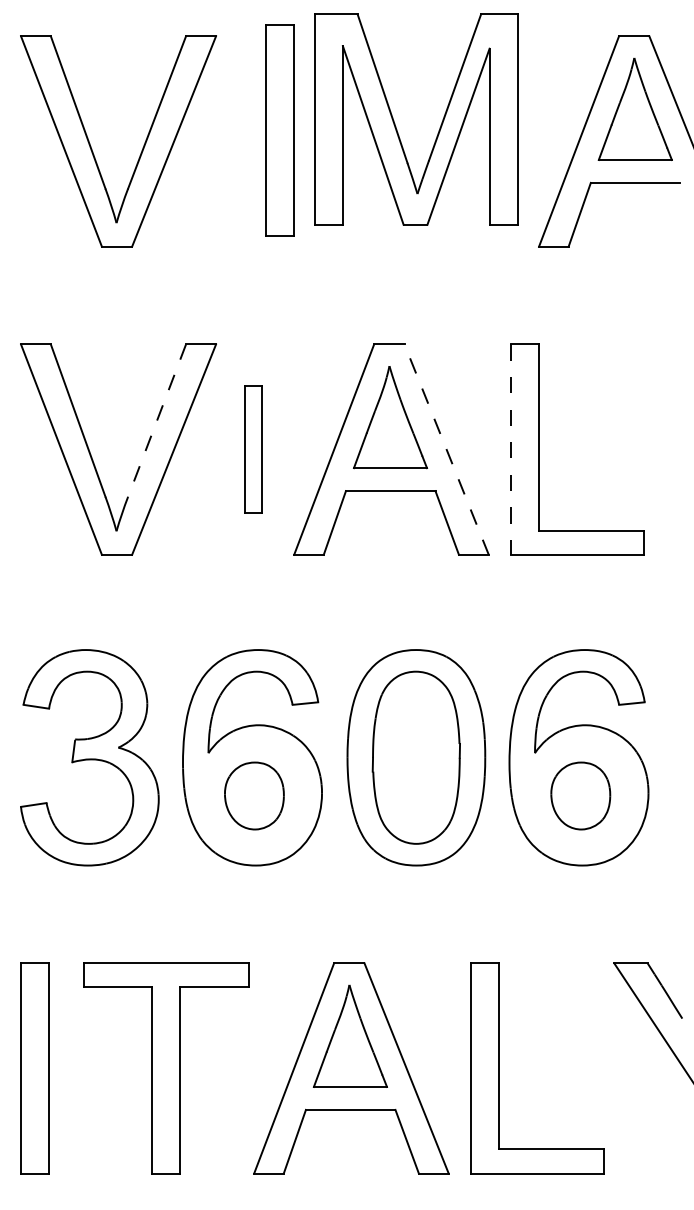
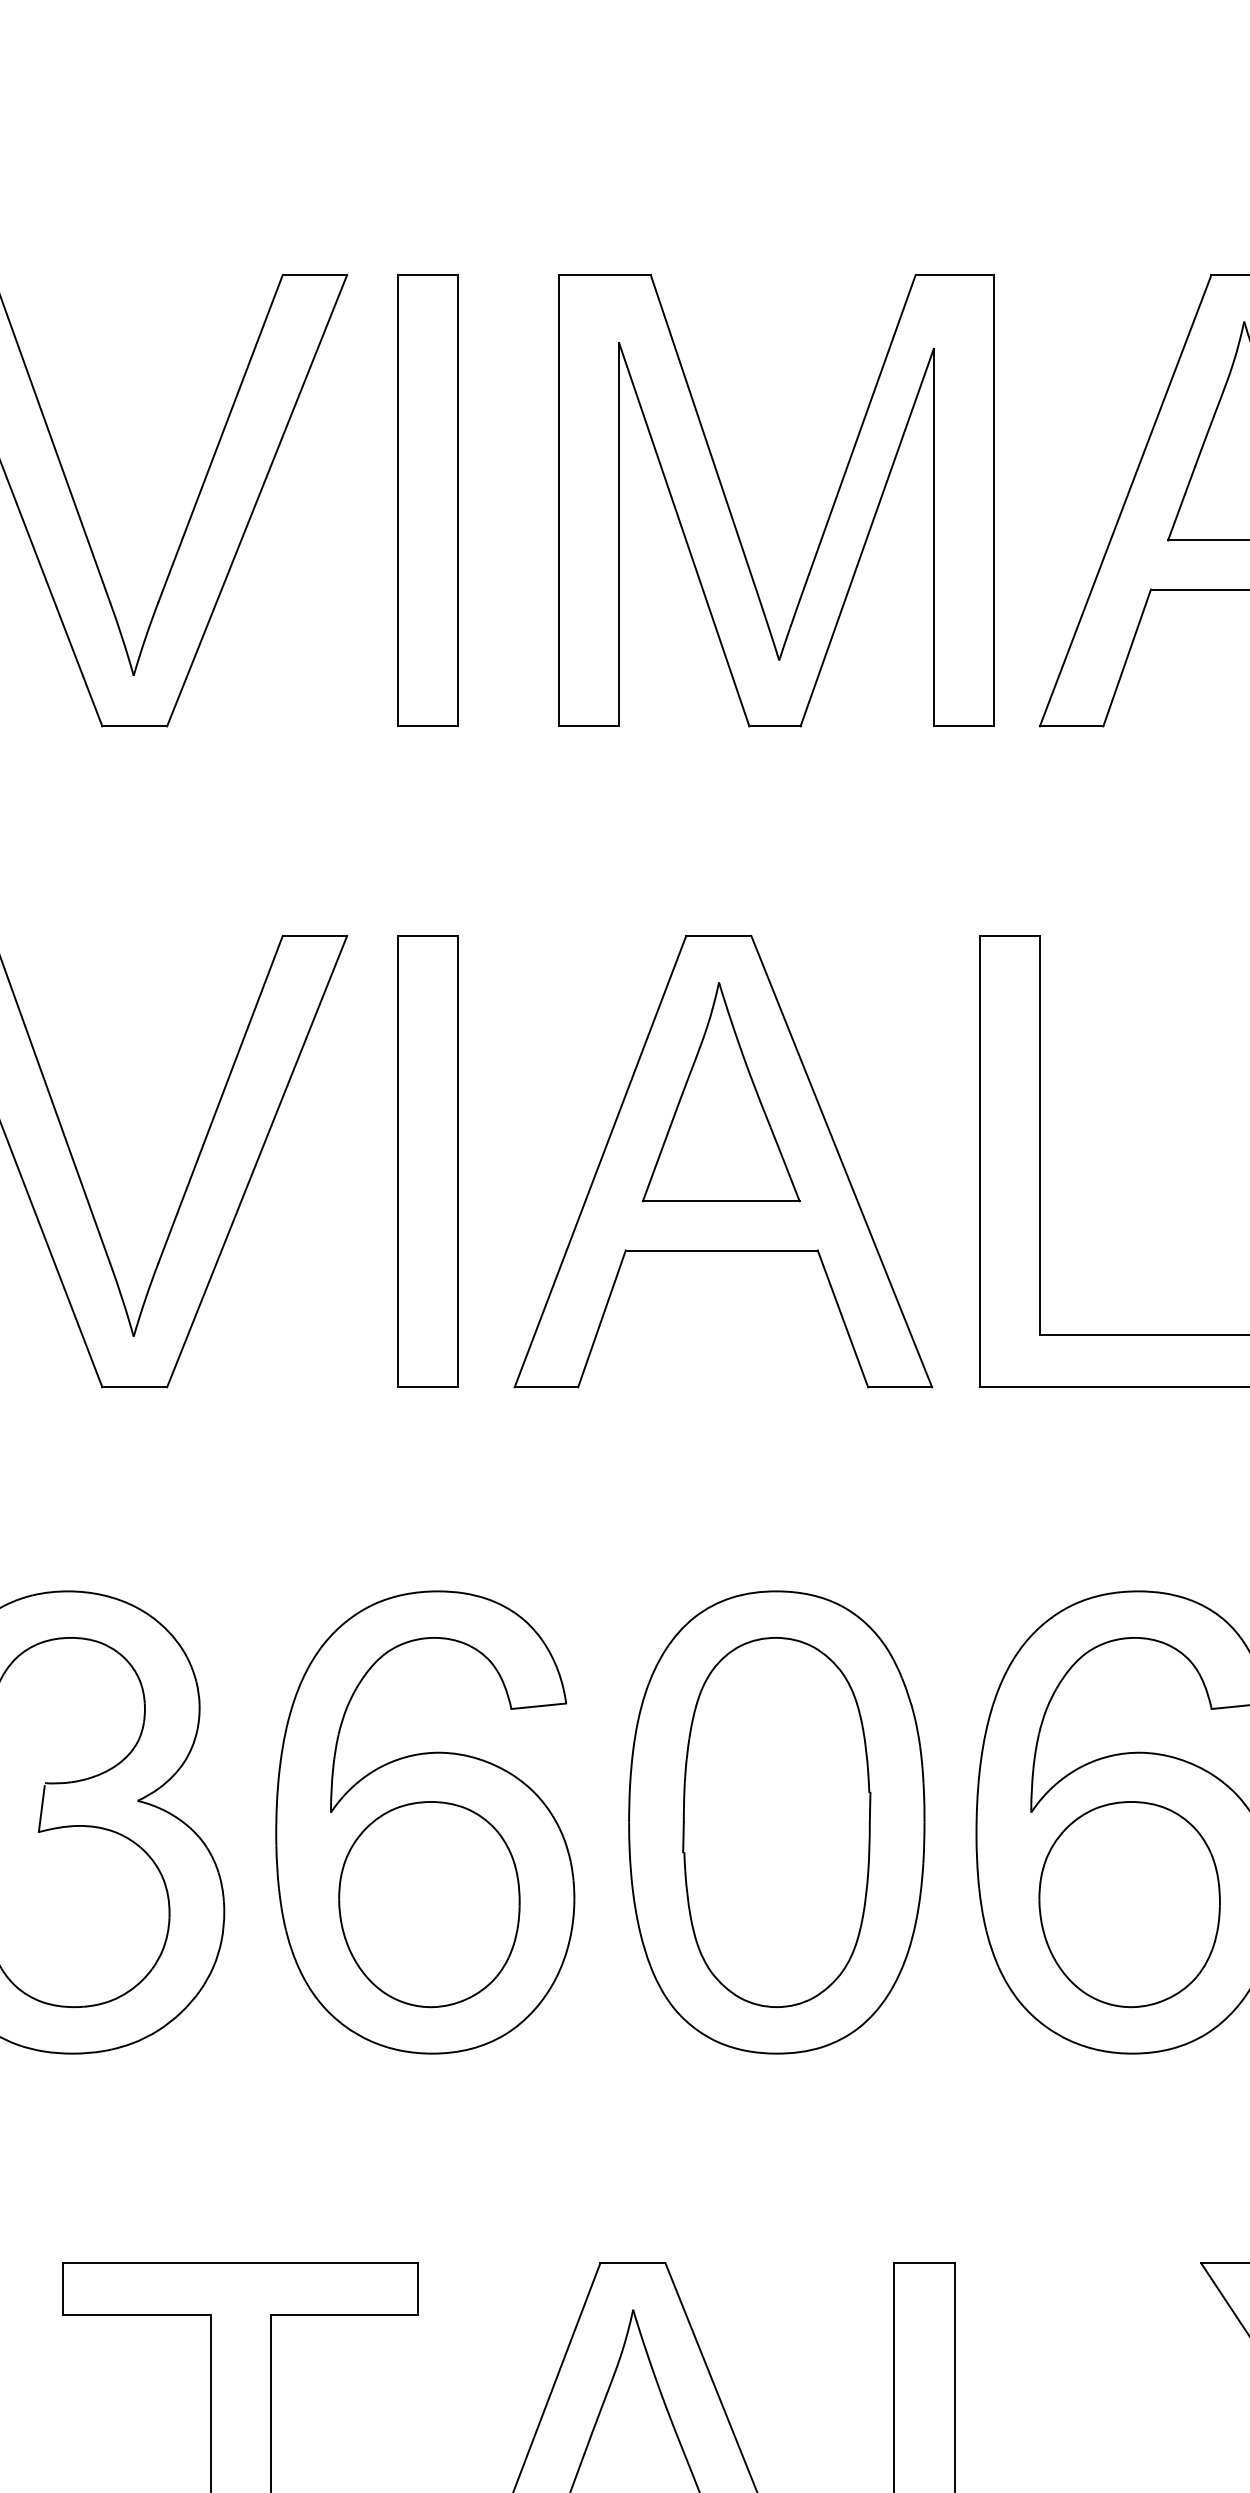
part: (396, 126) -> (734, 515), moved
part: (279, 130) -> (427, 500), moved
line: (157, 420) -> (221, 1099), dashed -> solid
part: (253, 449) -> (427, 1161), size x1.67
line: (446, 449) -> (841, 1161), dashed -> solid
line: (511, 450) -> (980, 1163), dashed -> solid
part: (254, 795) -> (429, 1903), size x1.43
part: (580, 795) -> (1128, 1903), size x1.43

